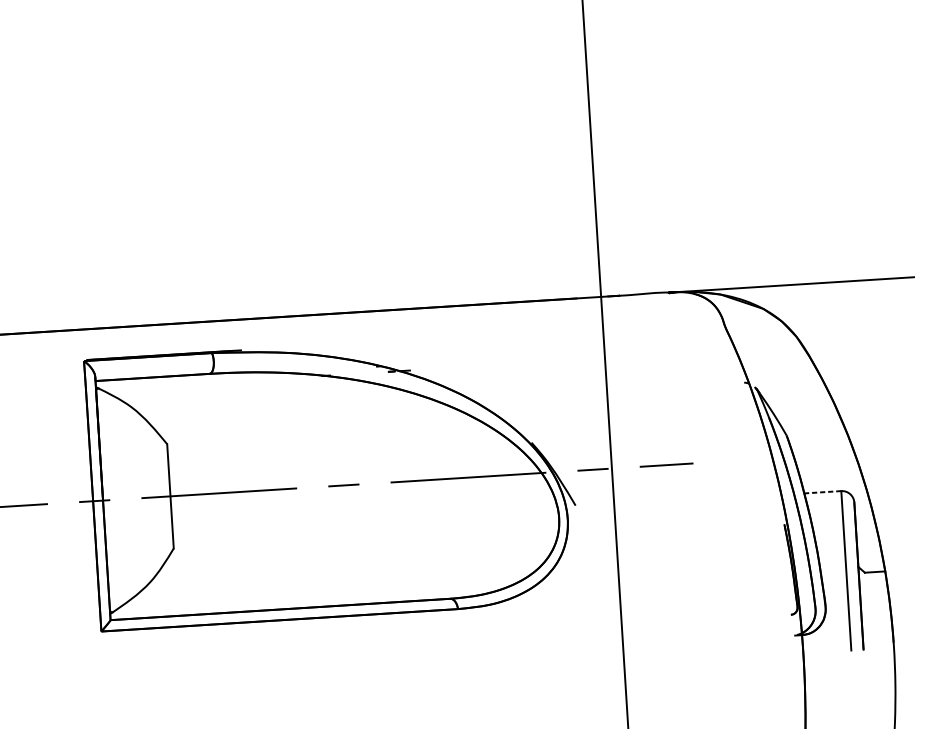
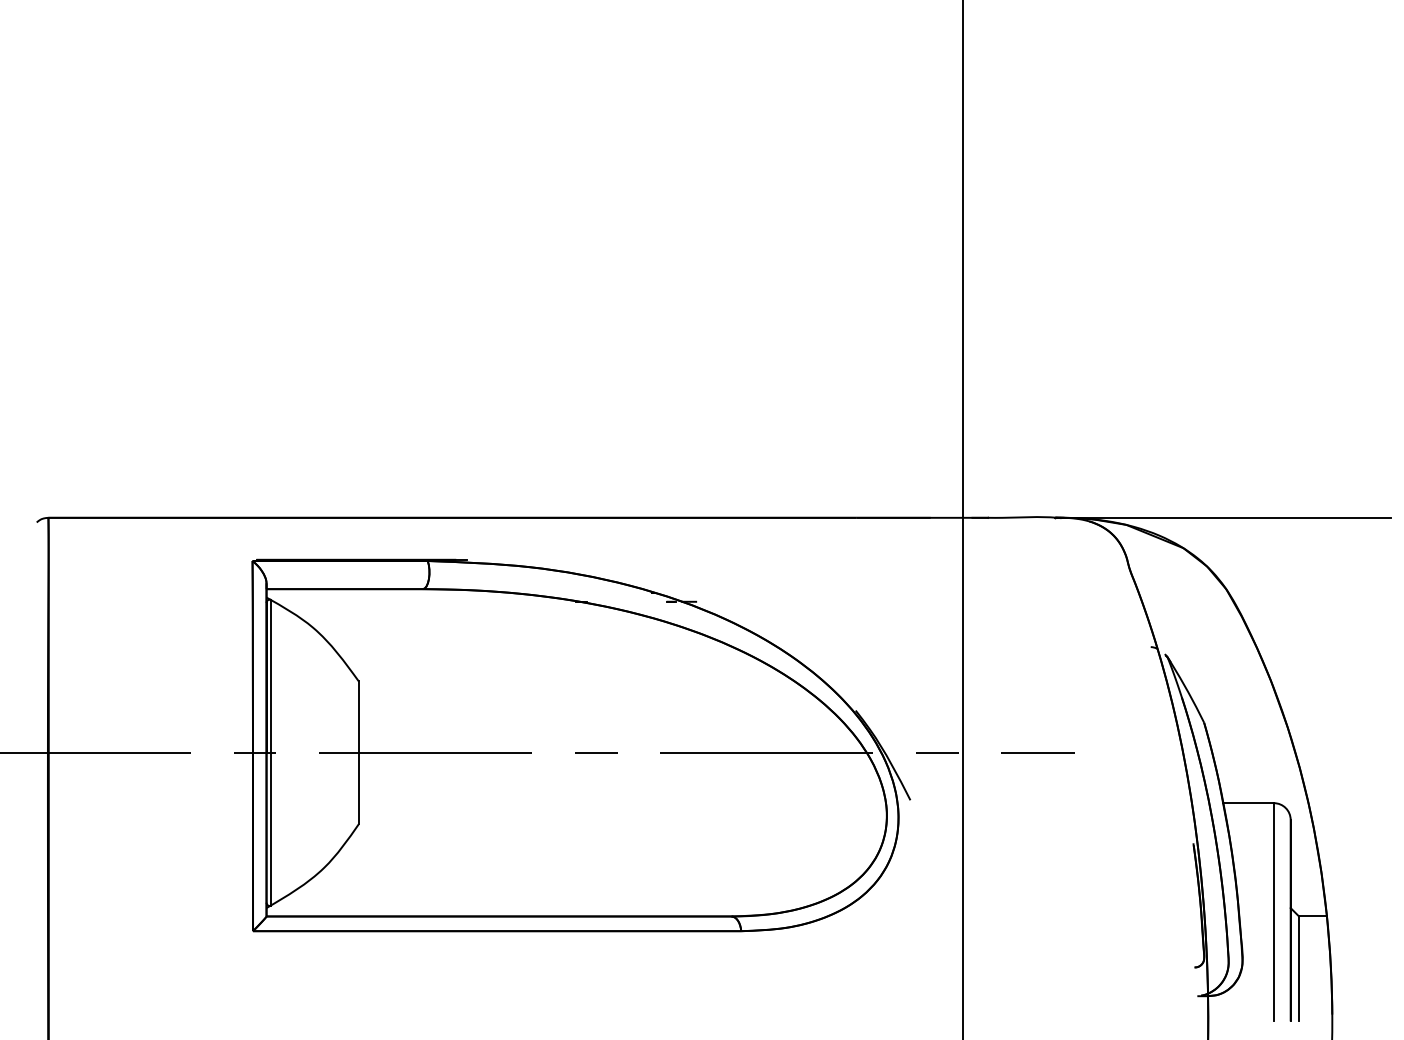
line: (822, 492) -> (1248, 803), dashed -> solid
line: (106, 500) -> (271, 752), added
line: (867, 610) -> (1299, 968), added

